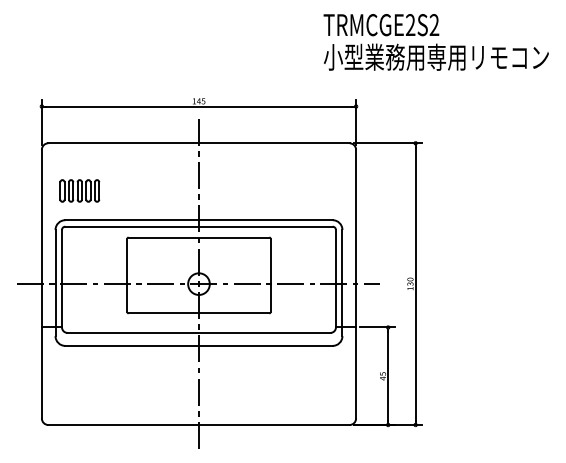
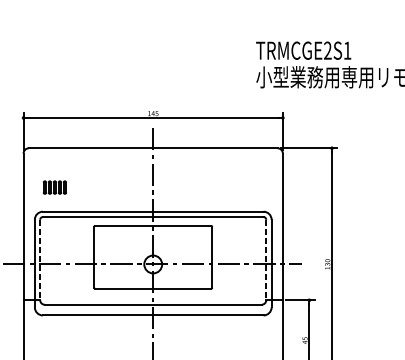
text: (434, 24) -> (347, 50), TRMCGE2S2 -> TRMCGE2S1
part: (79, 190) -> (54, 187), size x0.7
line: (62, 278) -> (40, 259), solid -> dashed
line: (335, 278) -> (265, 259), solid -> dashed

